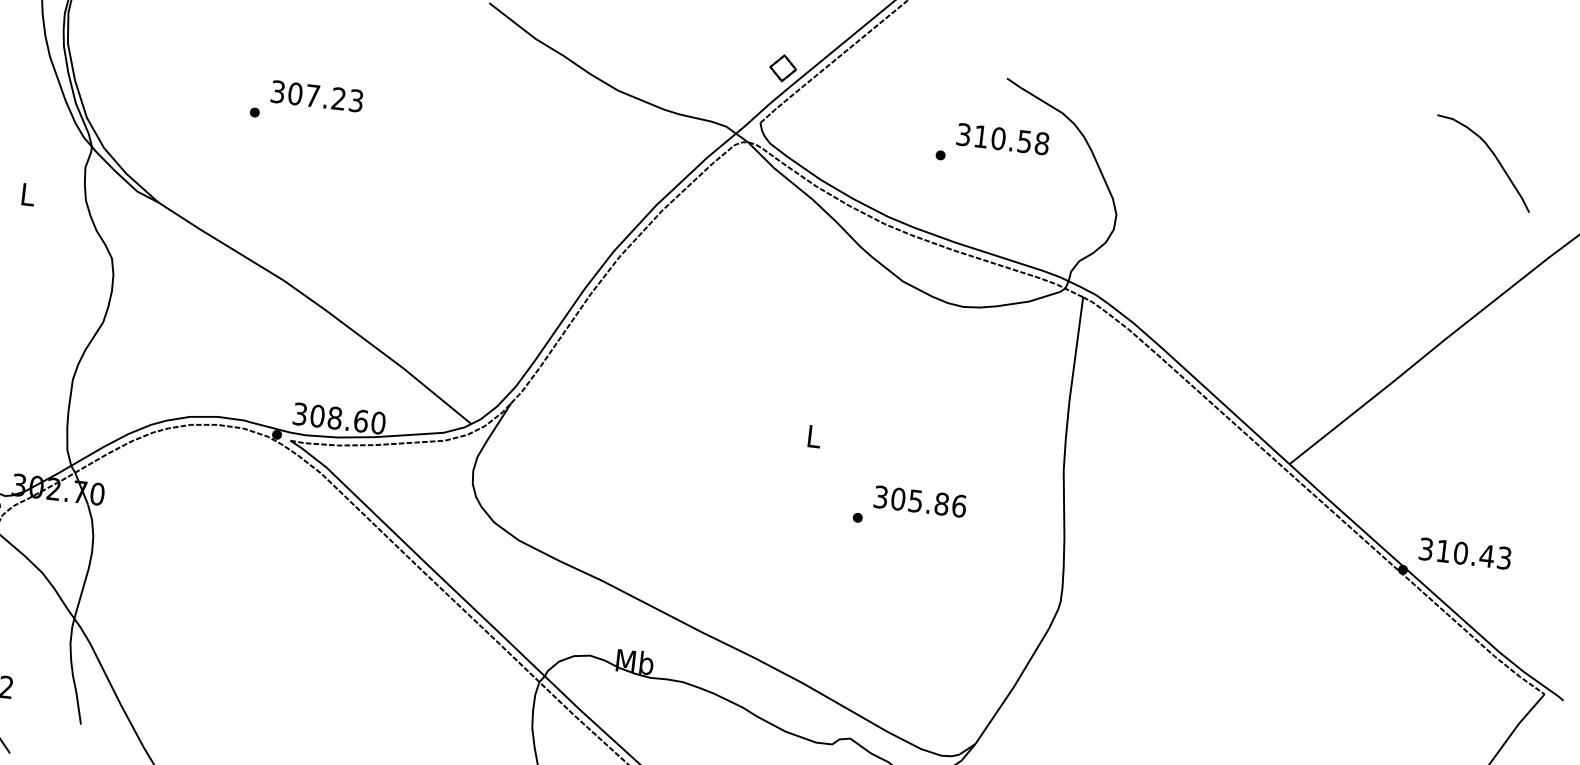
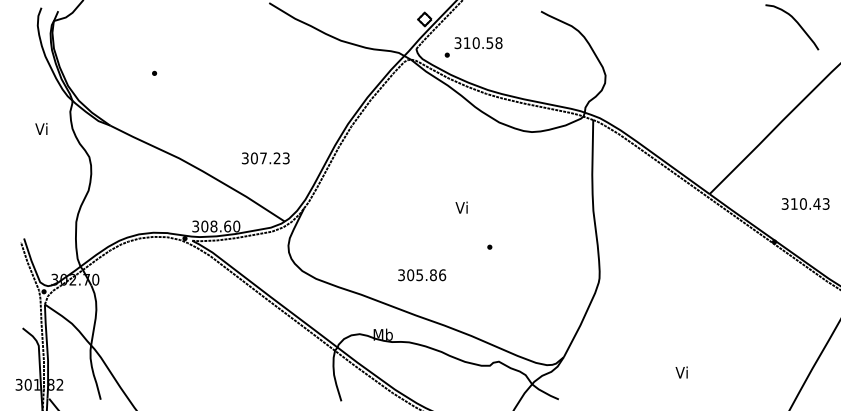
text: (316, 96) -> (265, 158), moved
text: (992, 146) -> (473, 47), moved
text: (26, 193) -> (41, 128), L -> Vi
text: (812, 435) -> (461, 207), L -> Vi
text: (920, 502) -> (422, 275), moved
text: (1465, 552) -> (805, 203), moved

